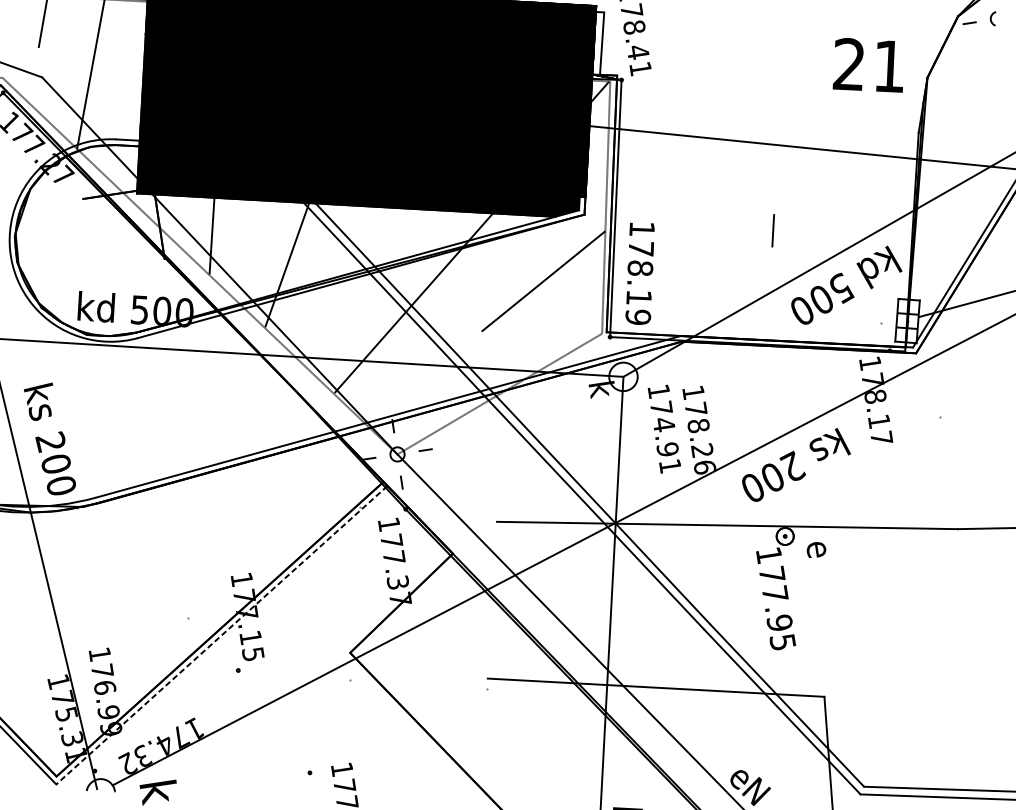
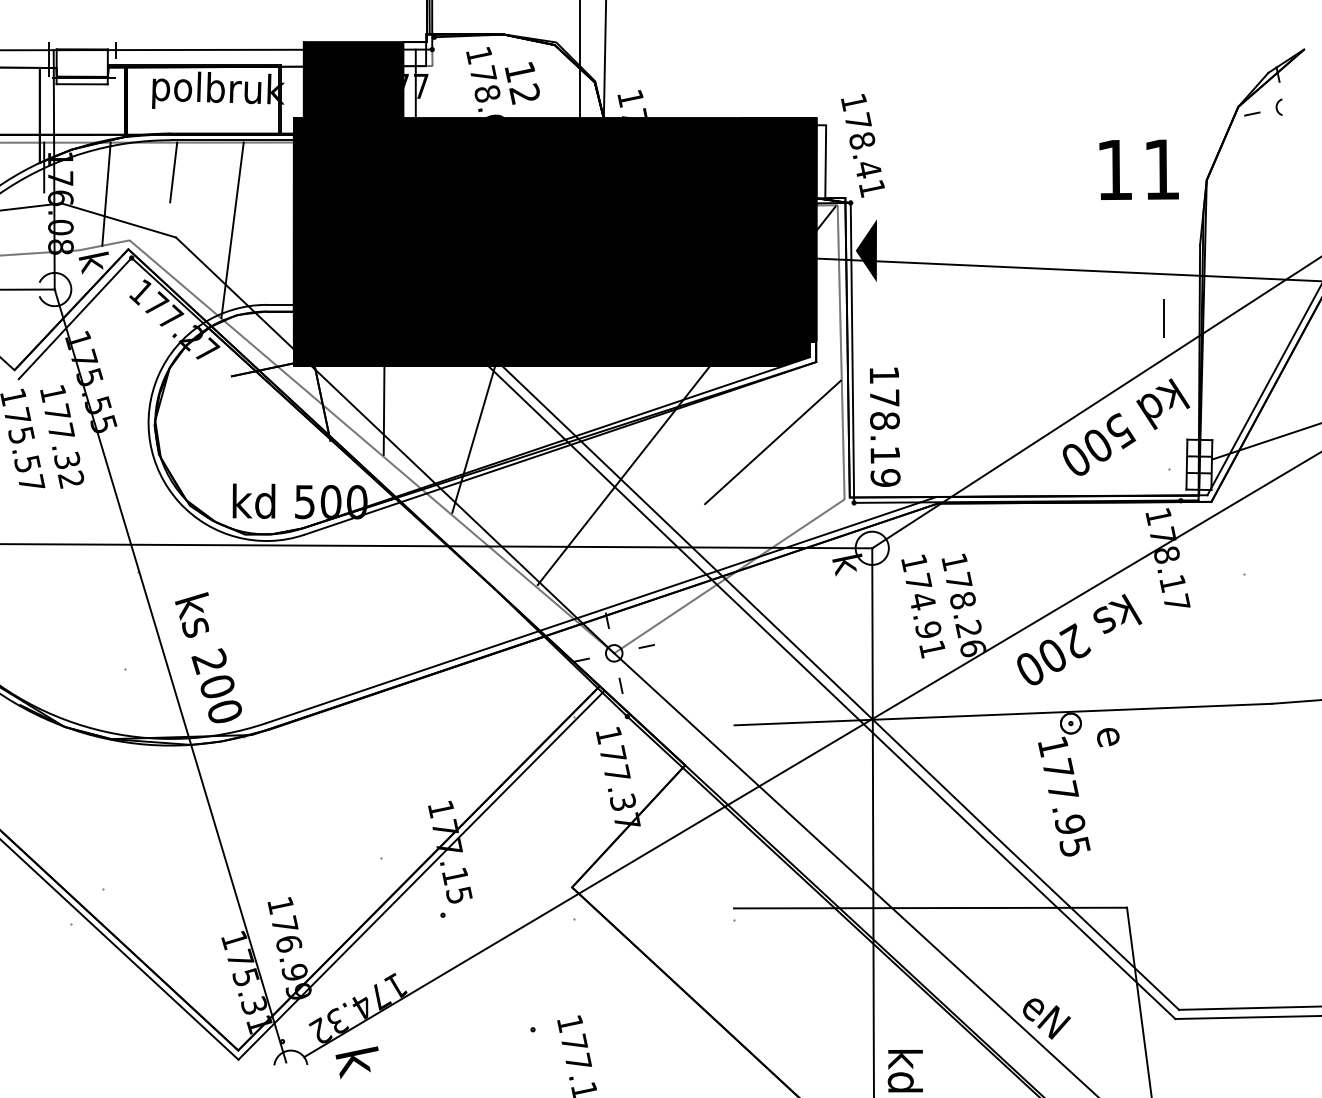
text: (849, 64) -> (1114, 169), 21 -> 11
fill: (631, 121) -> (865, 250), added
line: (772, 230) -> (1163, 318), moved
line: (221, 635) -> (421, 875), dashed -> solid

